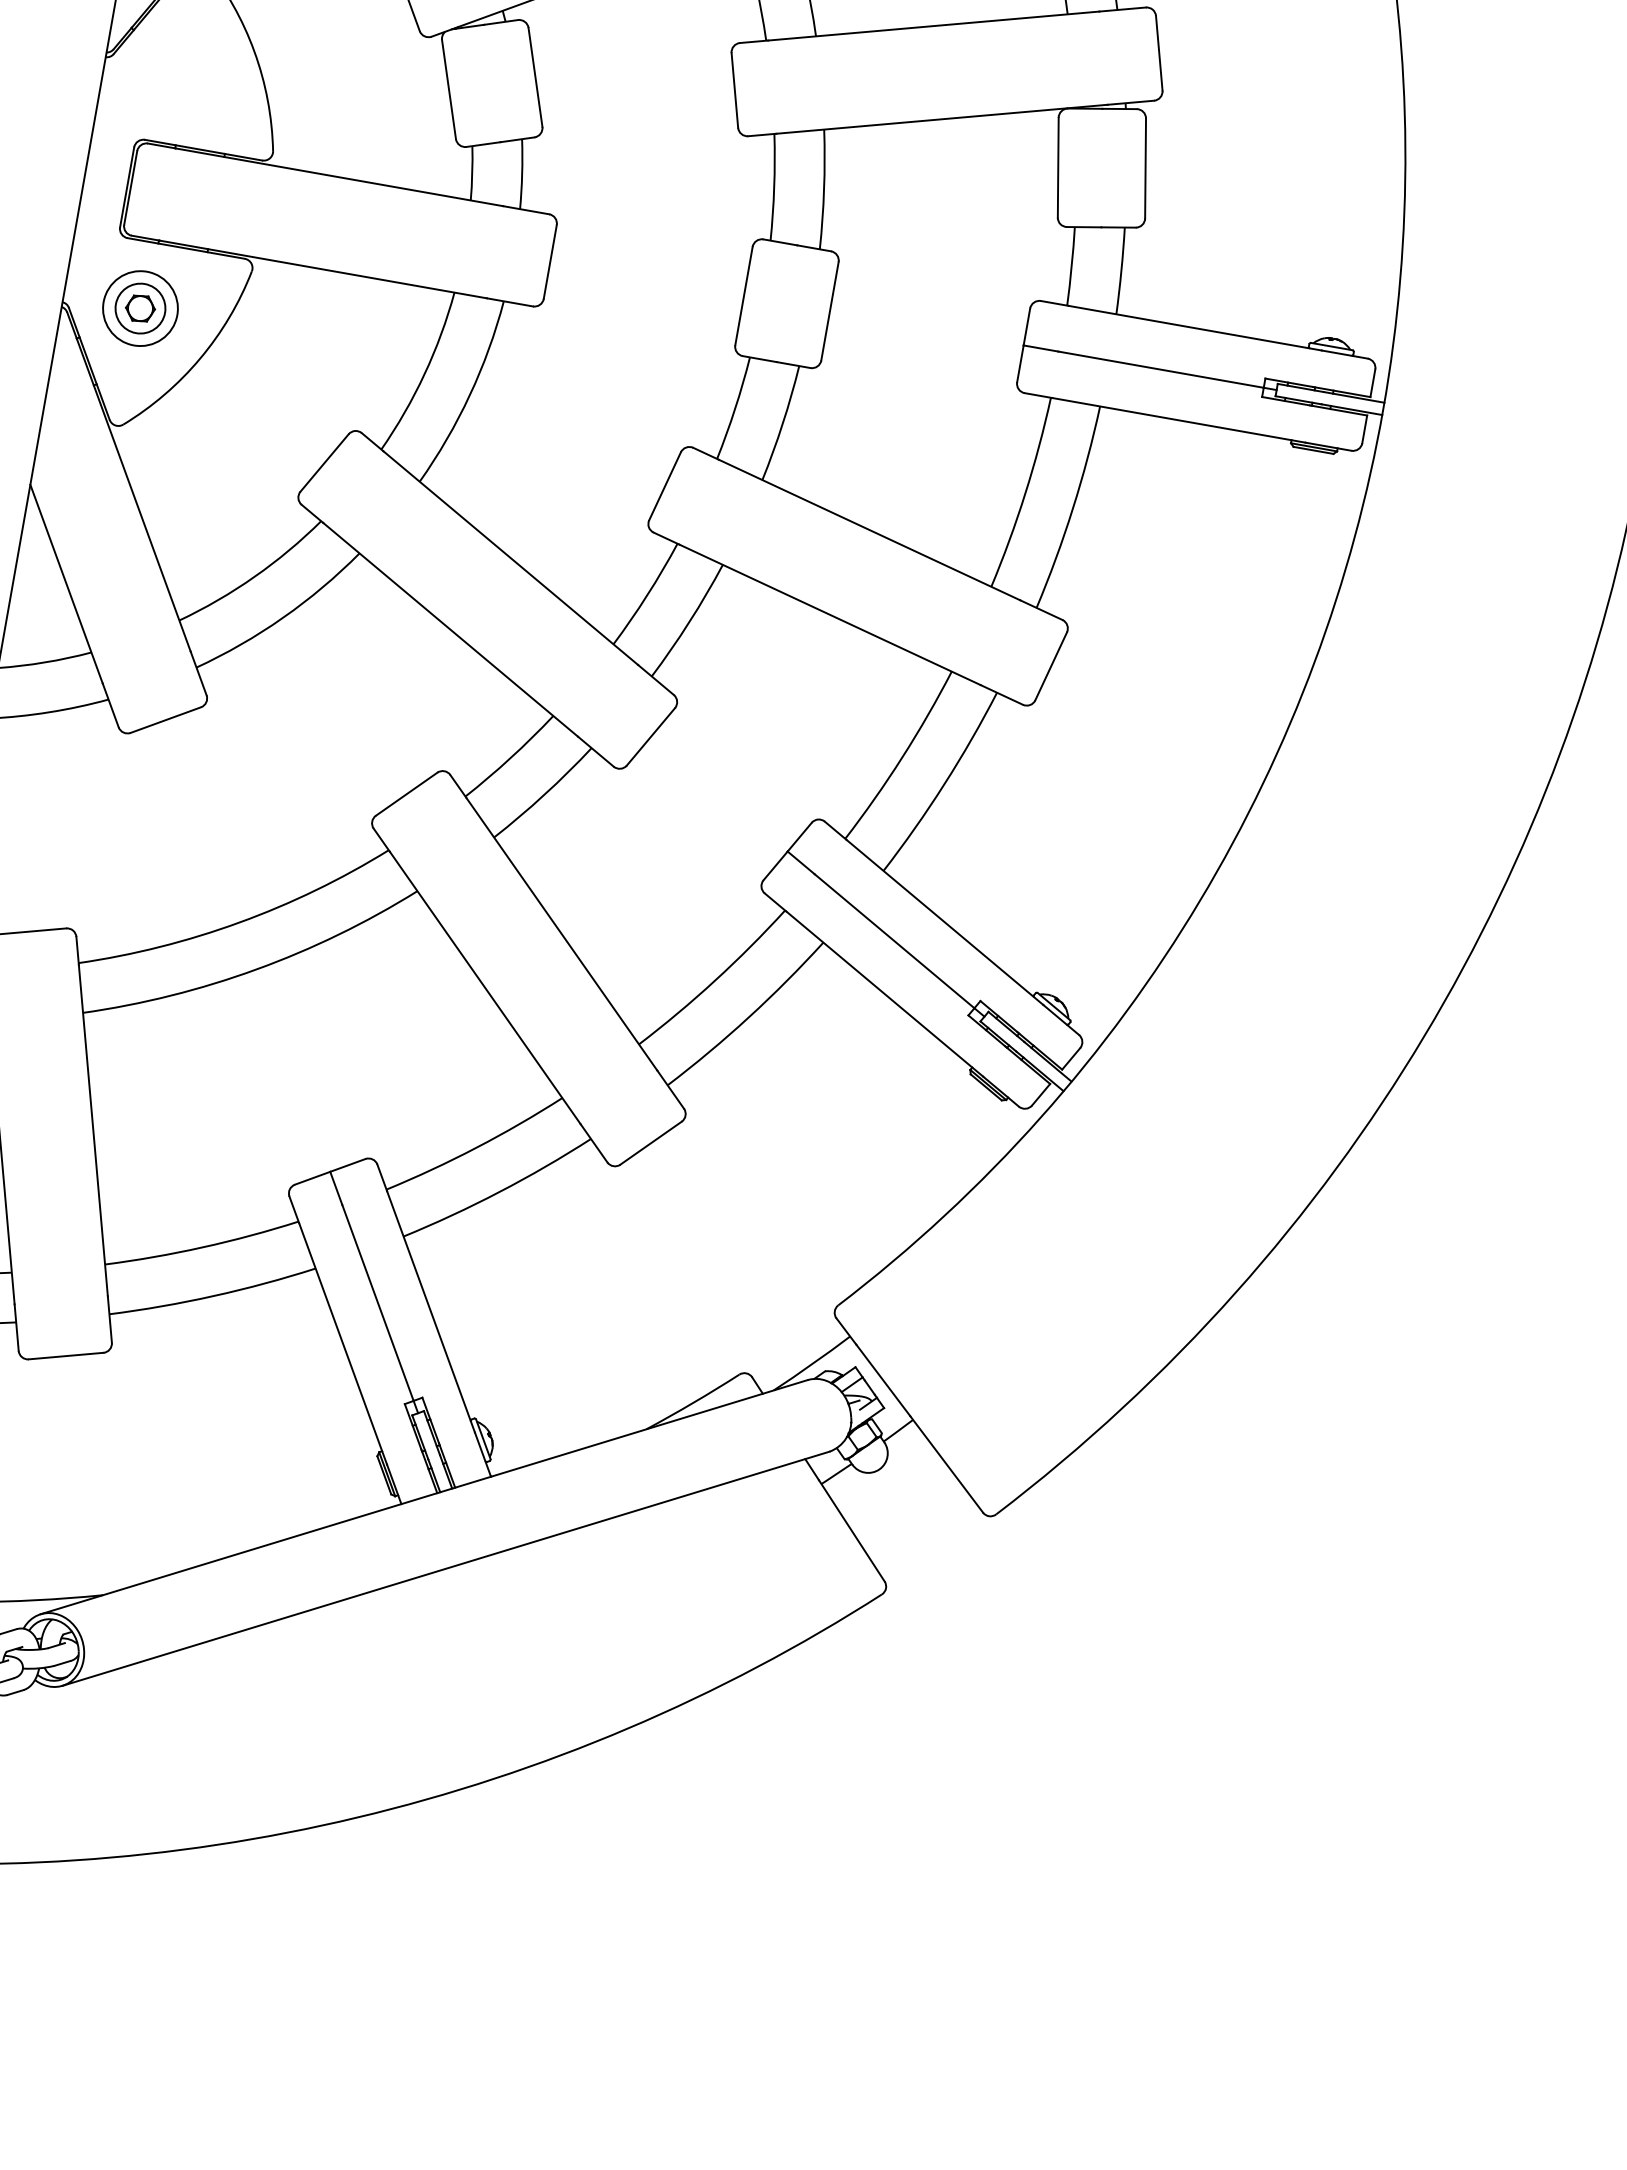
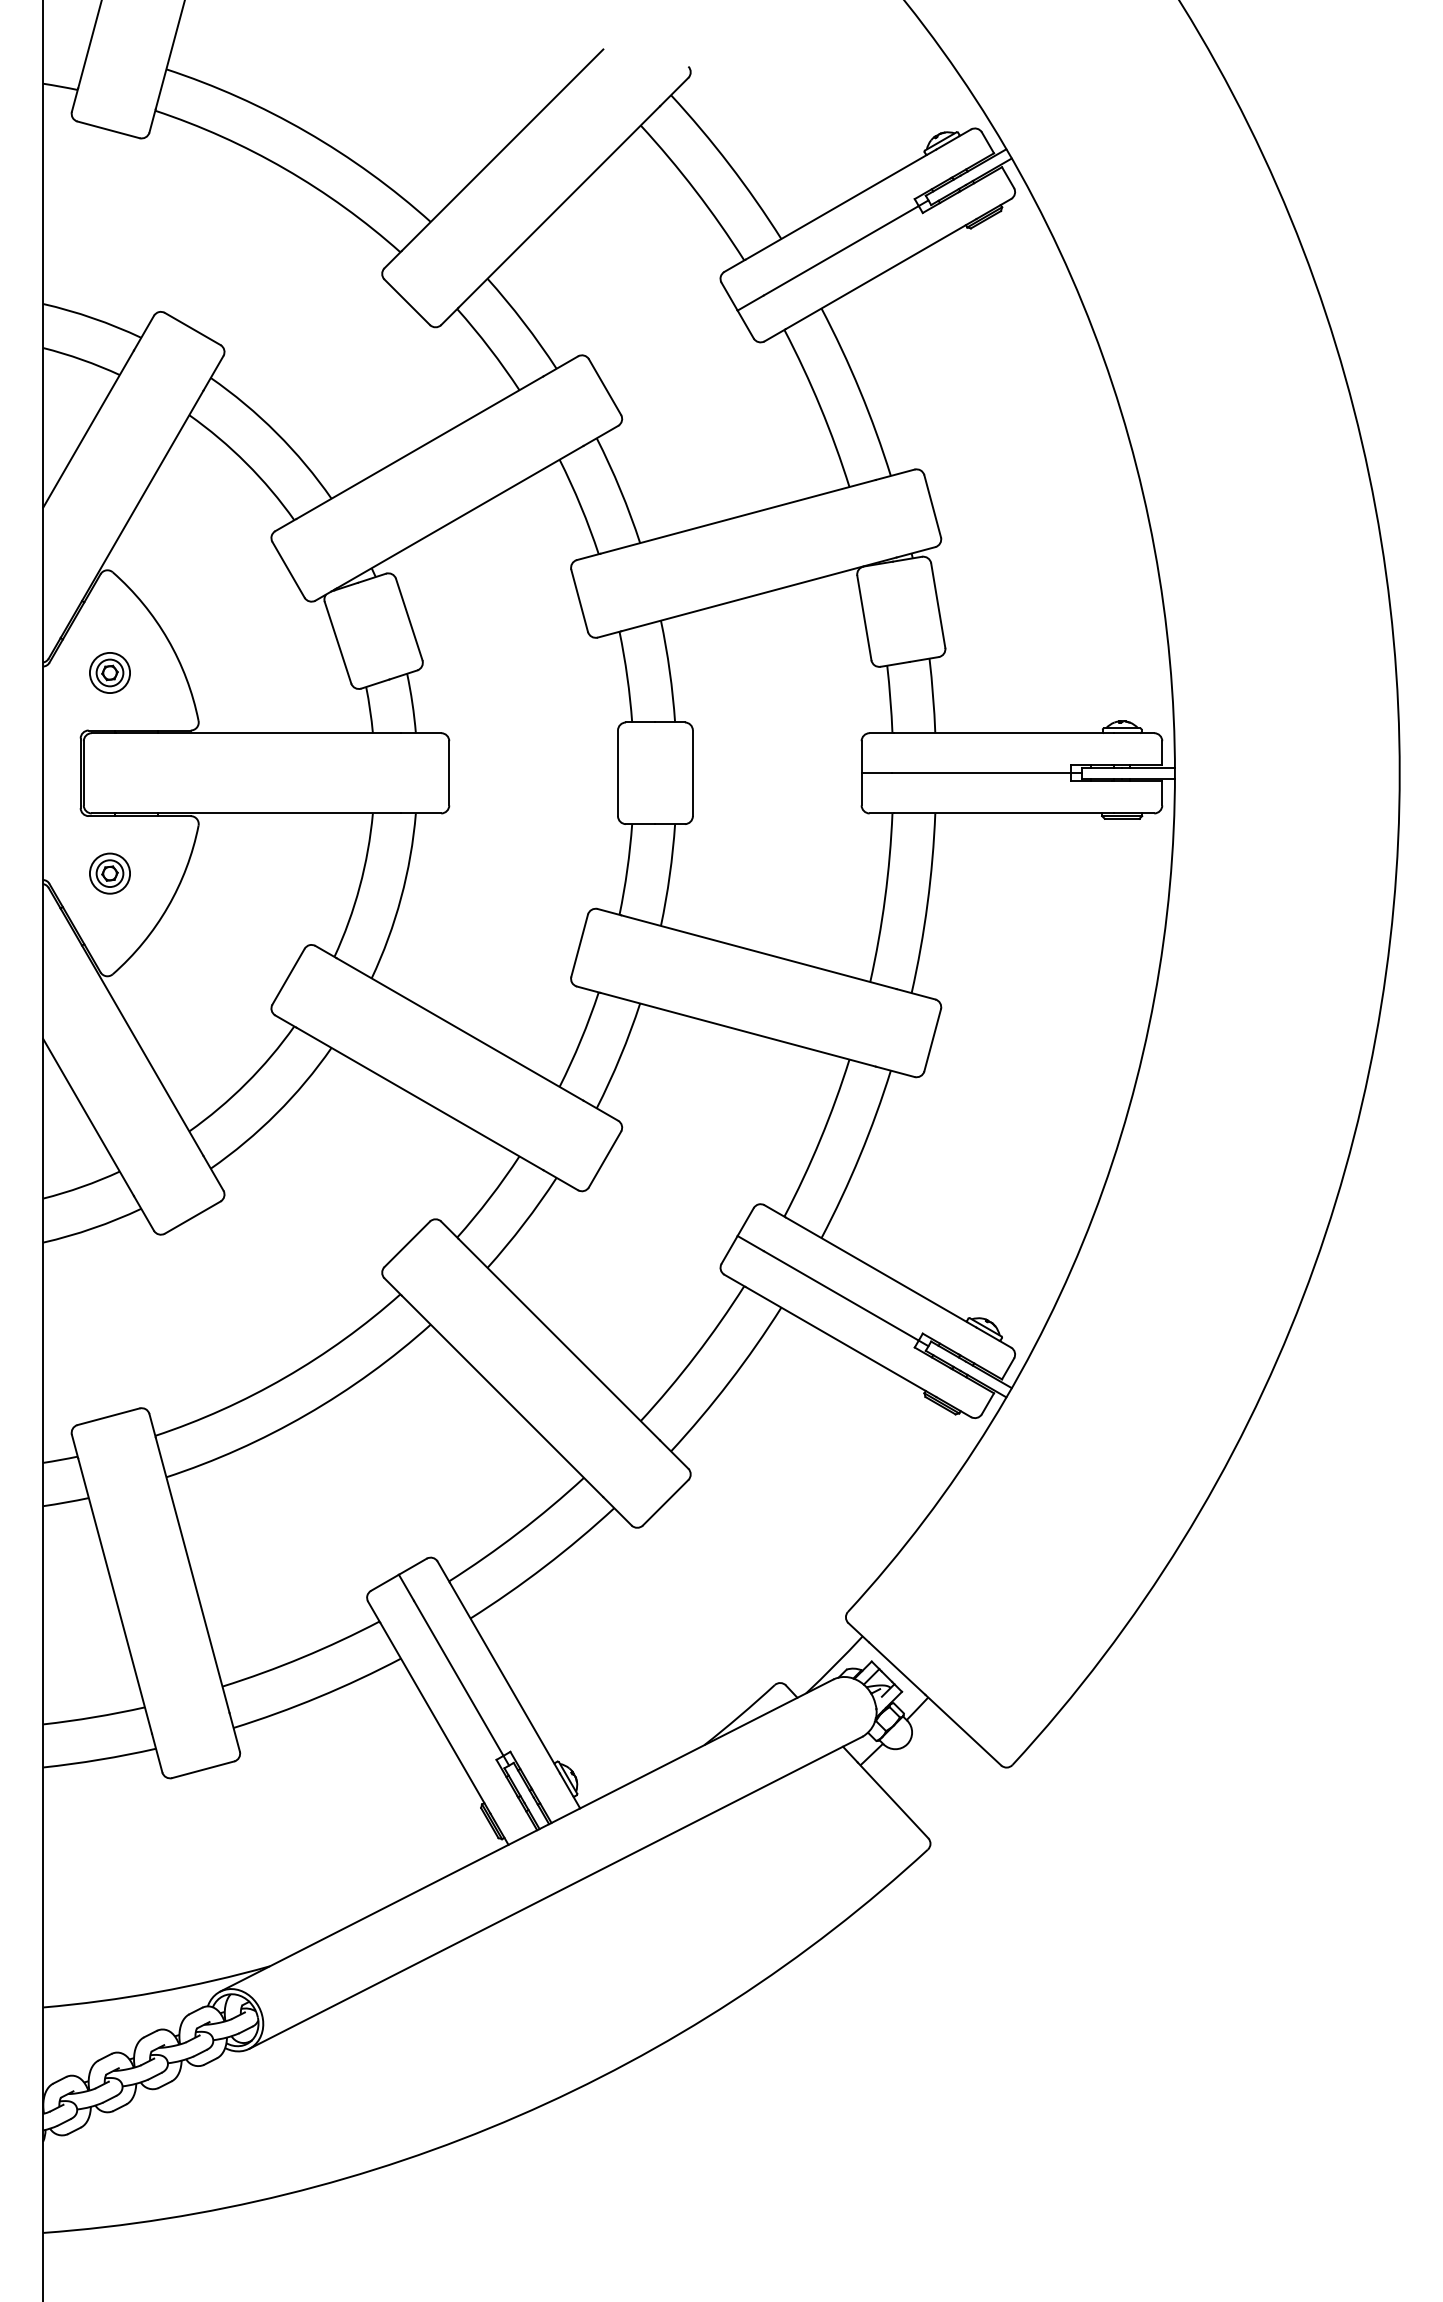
part: (180, 77) -> (109, 672), added
part: (139, 308) -> (109, 873), size x0.62

